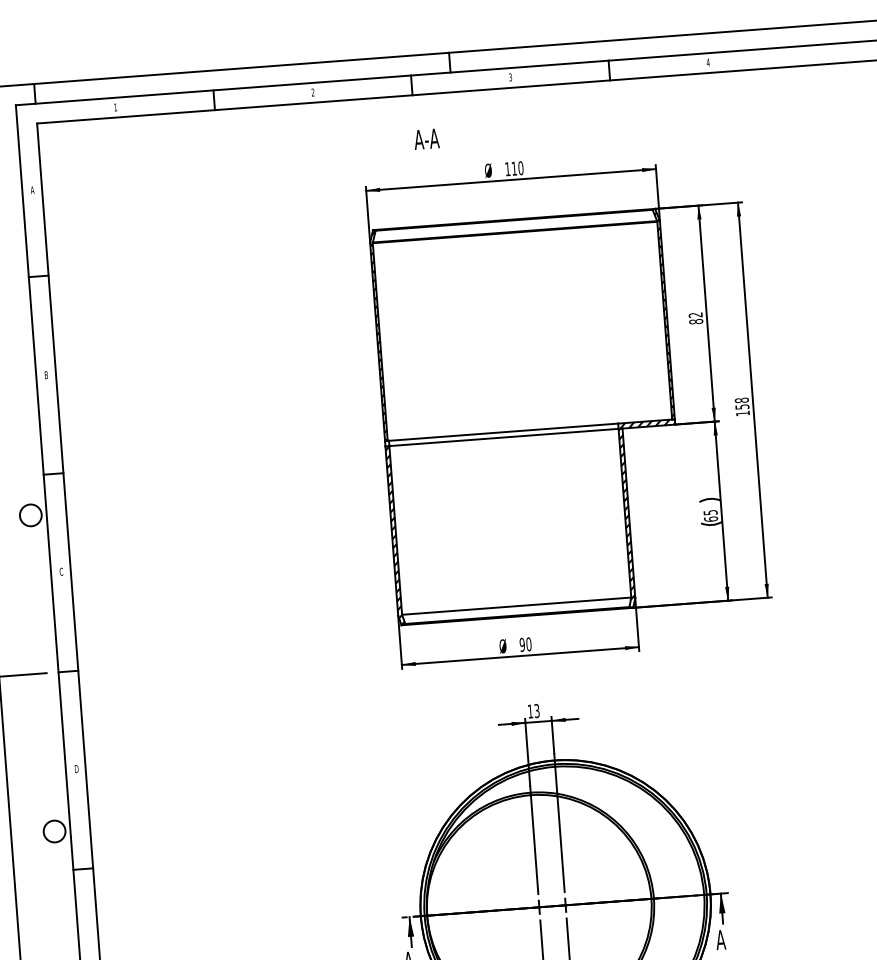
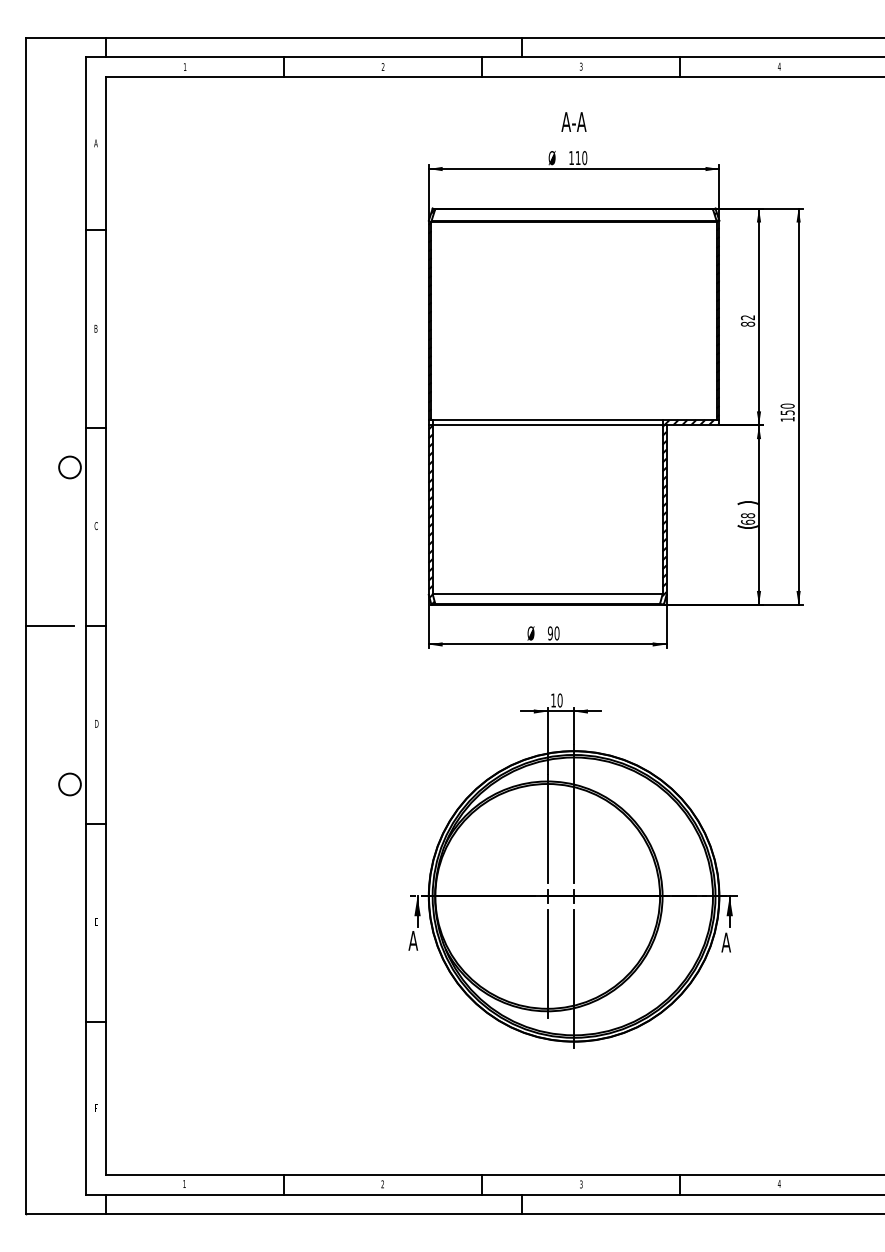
text: (426, 138) -> (573, 121), moved
text: (741, 399) -> (787, 405), 158 -> 150
text: (711, 512) -> (748, 515), 65 -> 68
text: (536, 711) -> (559, 700), 13 -> 10

